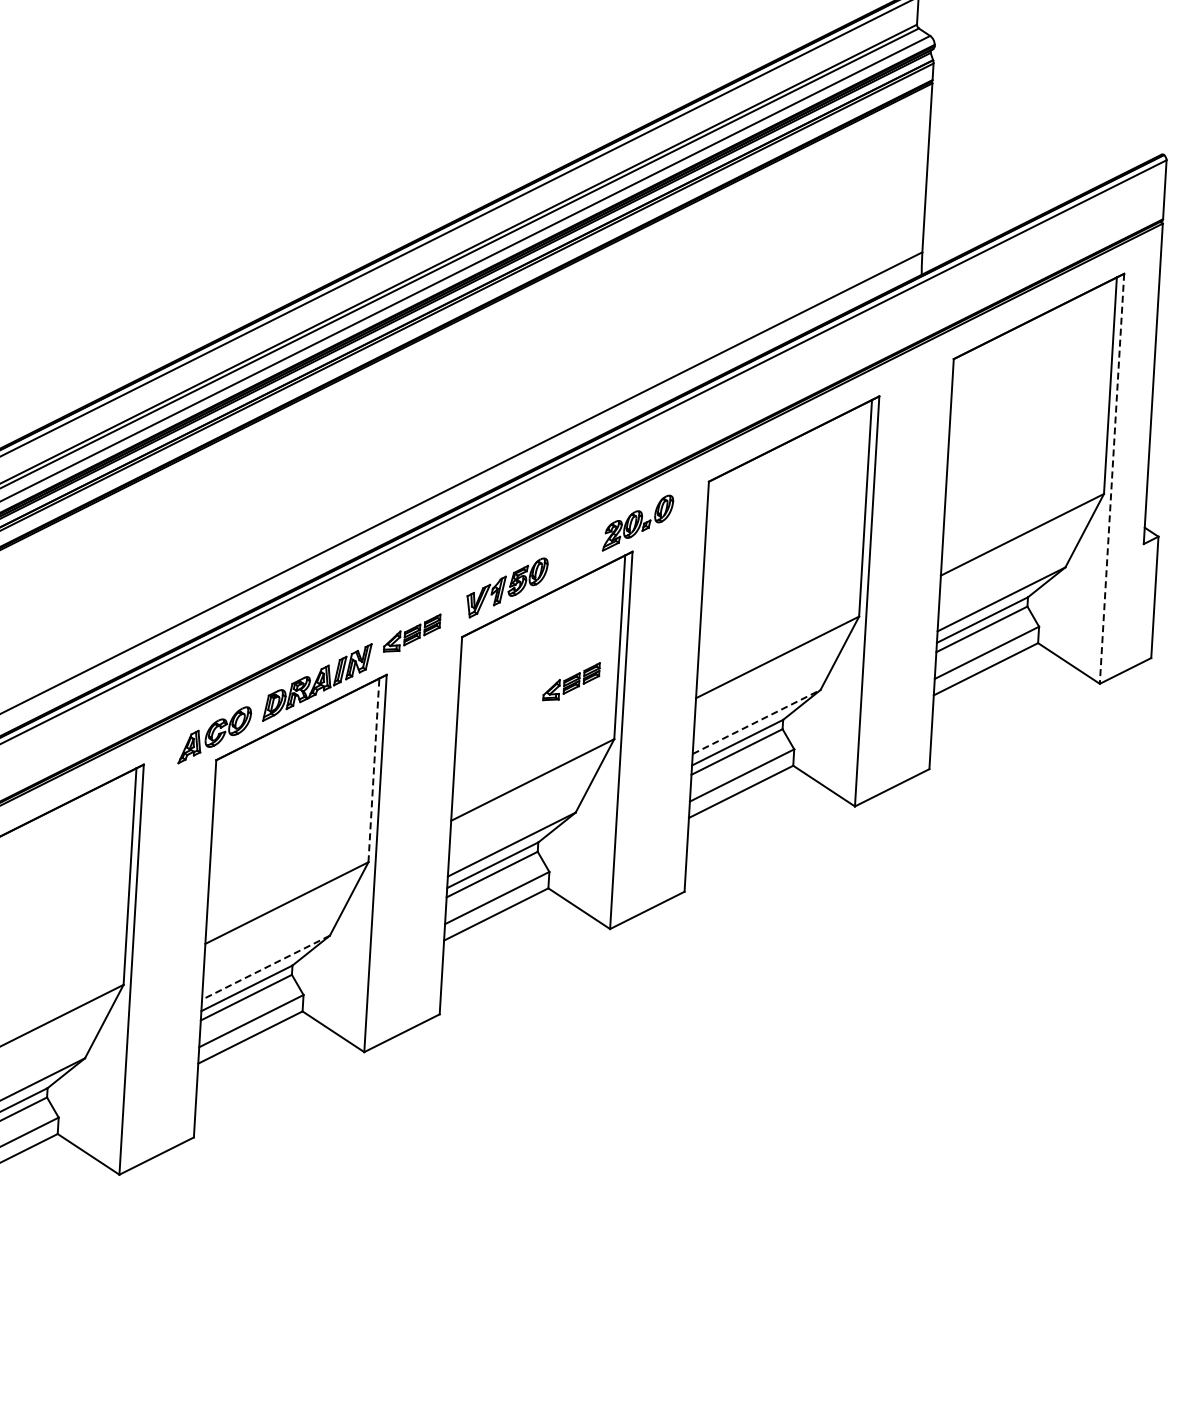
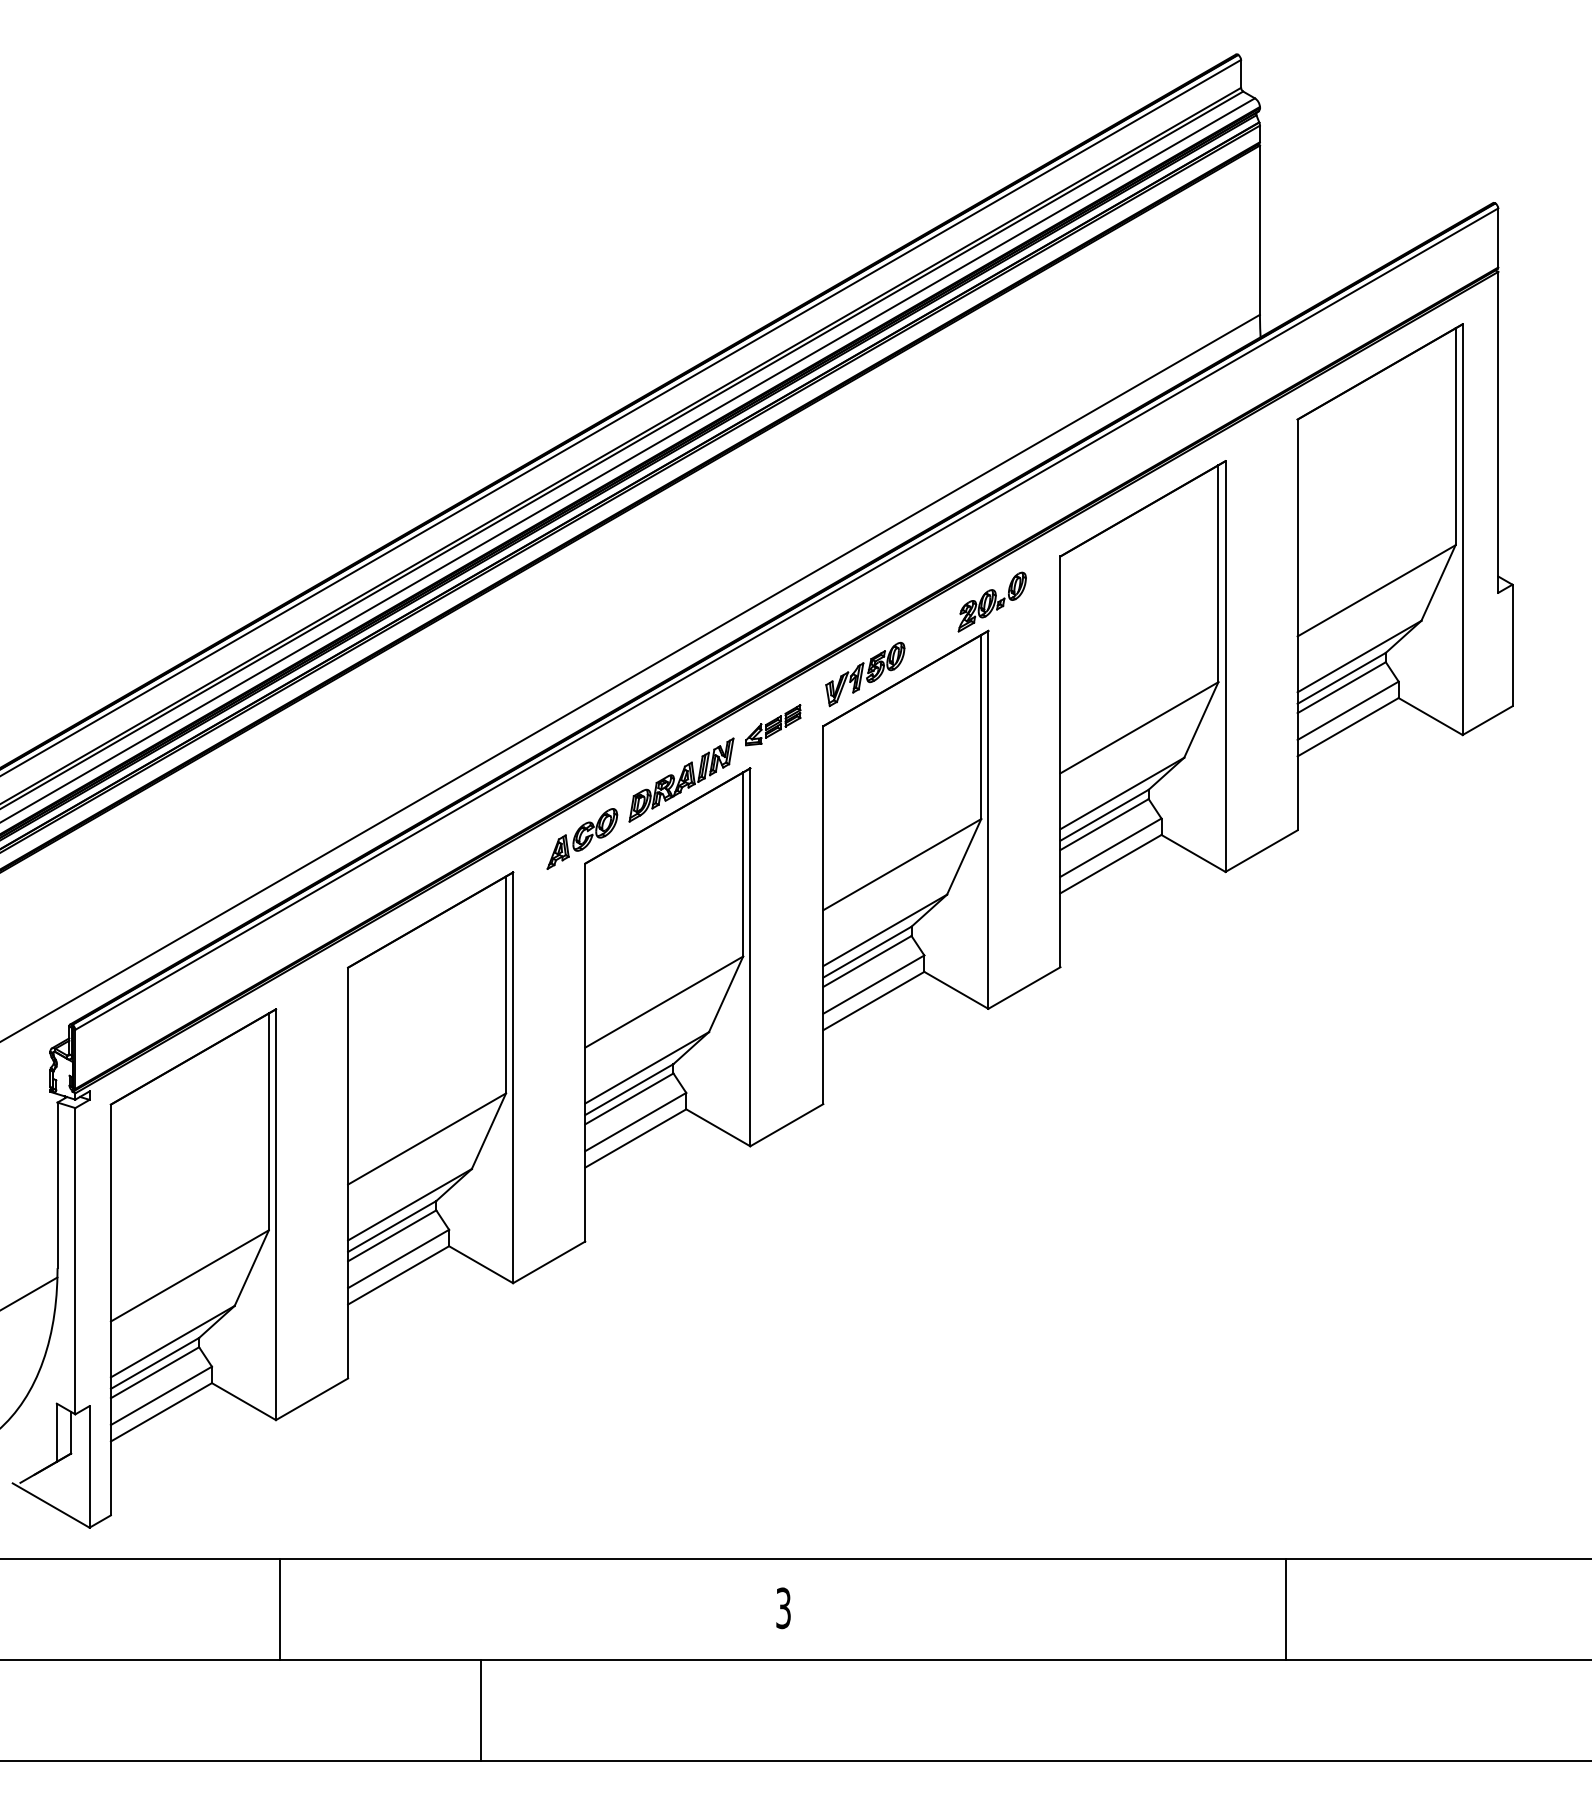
line: (1111, 479) -> (1462, 530), dashed -> solid
part: (571, 681) -> (935, 764), removed
line: (756, 722) -> (1122, 793), dashed -> solid
line: (374, 770) -> (743, 864), dashed -> solid
line: (265, 968) -> (646, 1068), dashed -> solid

